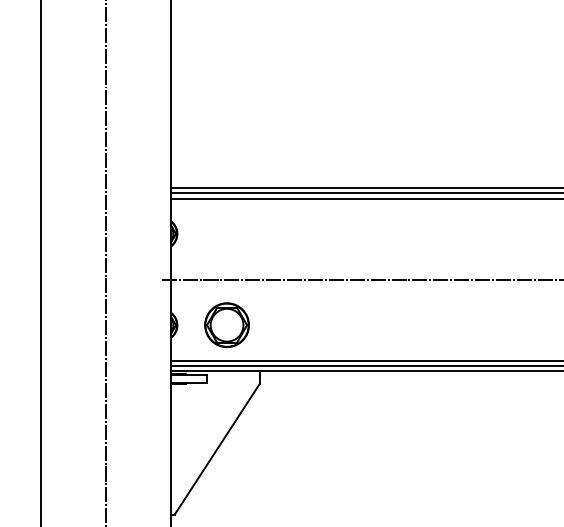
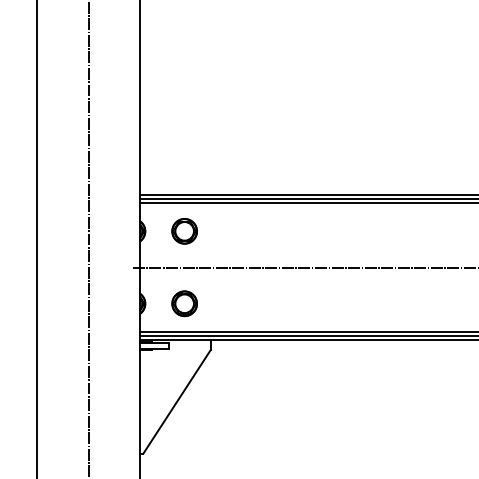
part: (226, 234) -> (184, 231), added
part: (226, 324) -> (184, 303), size x0.71

